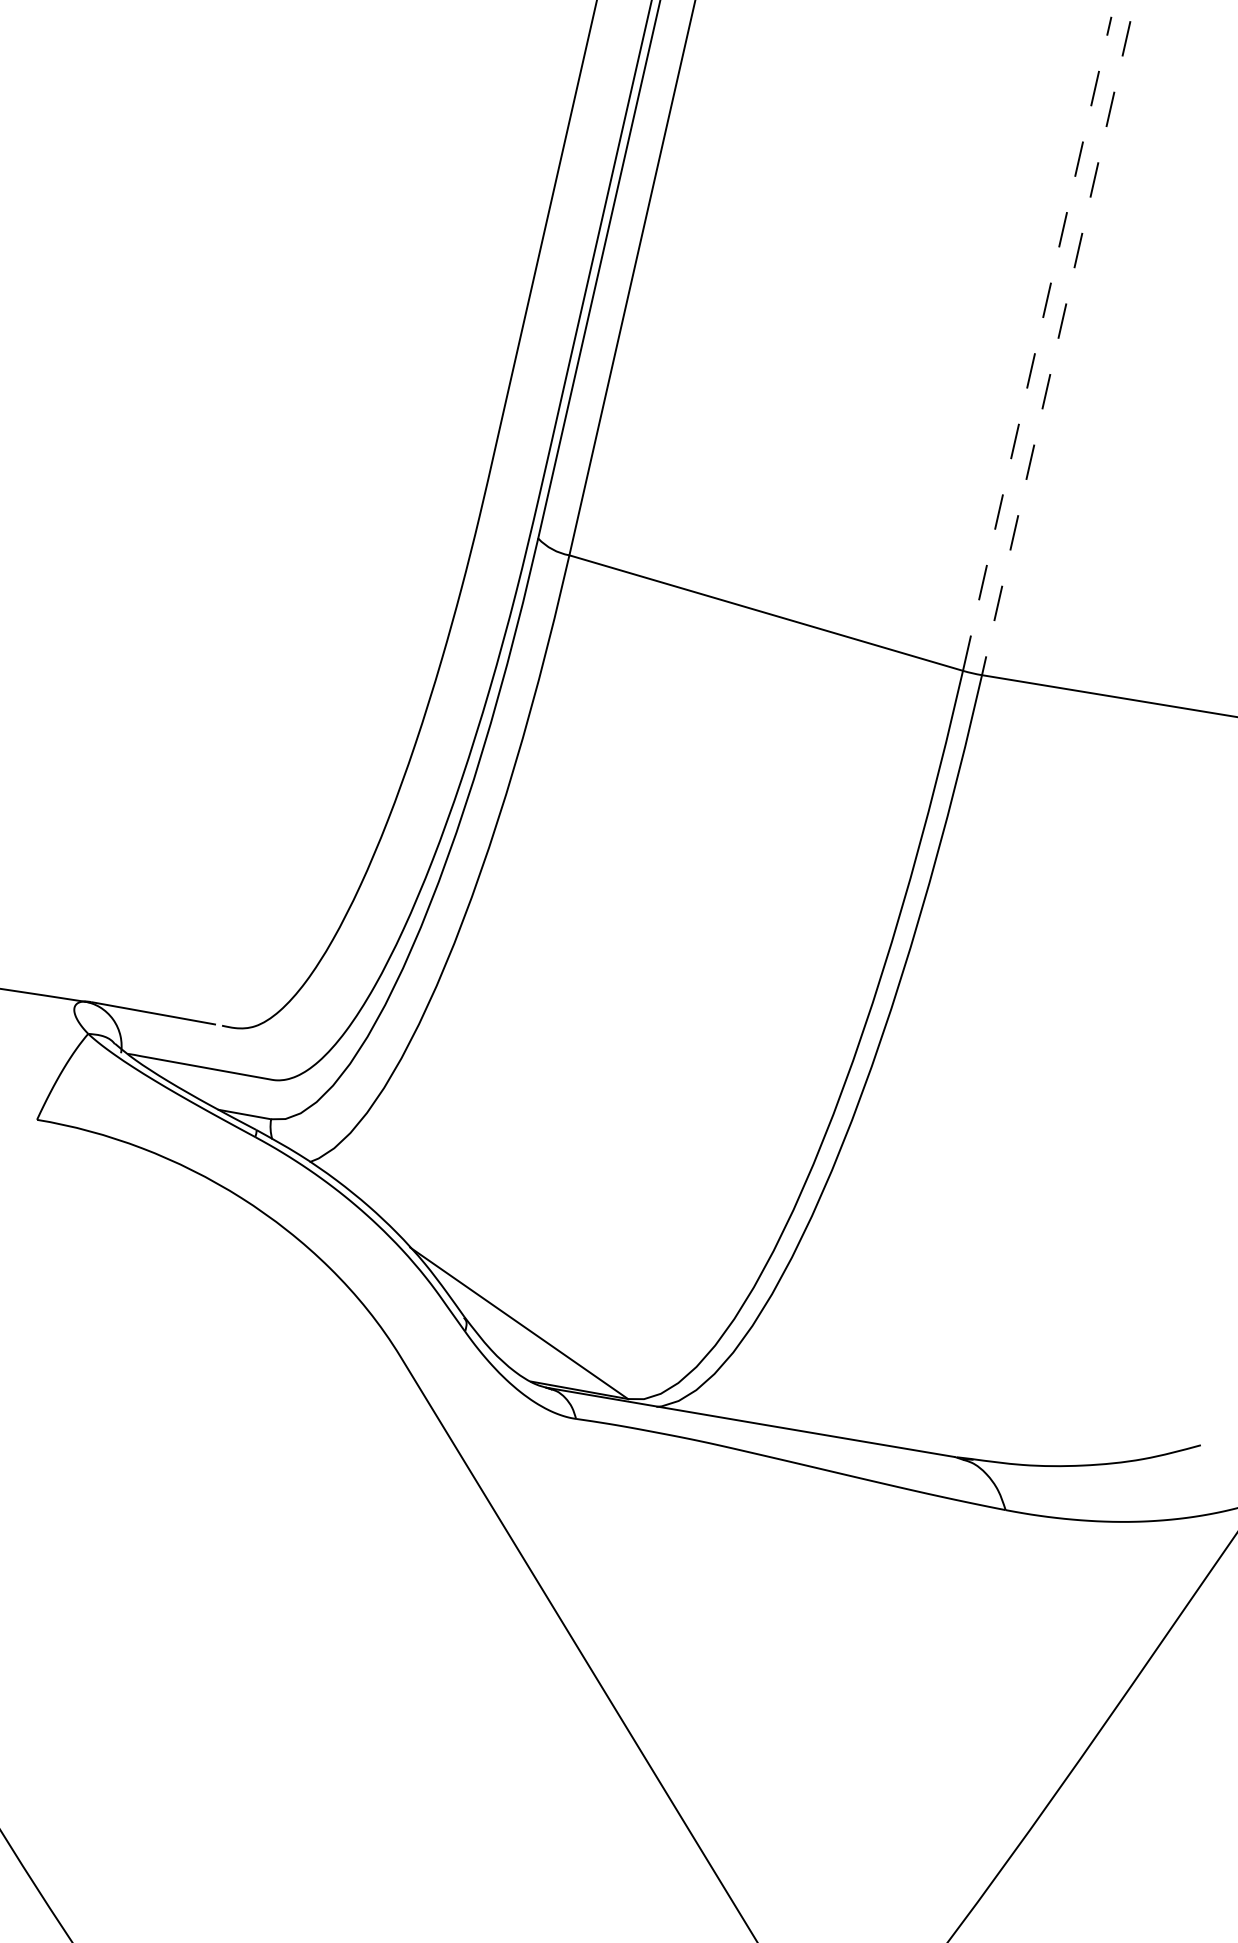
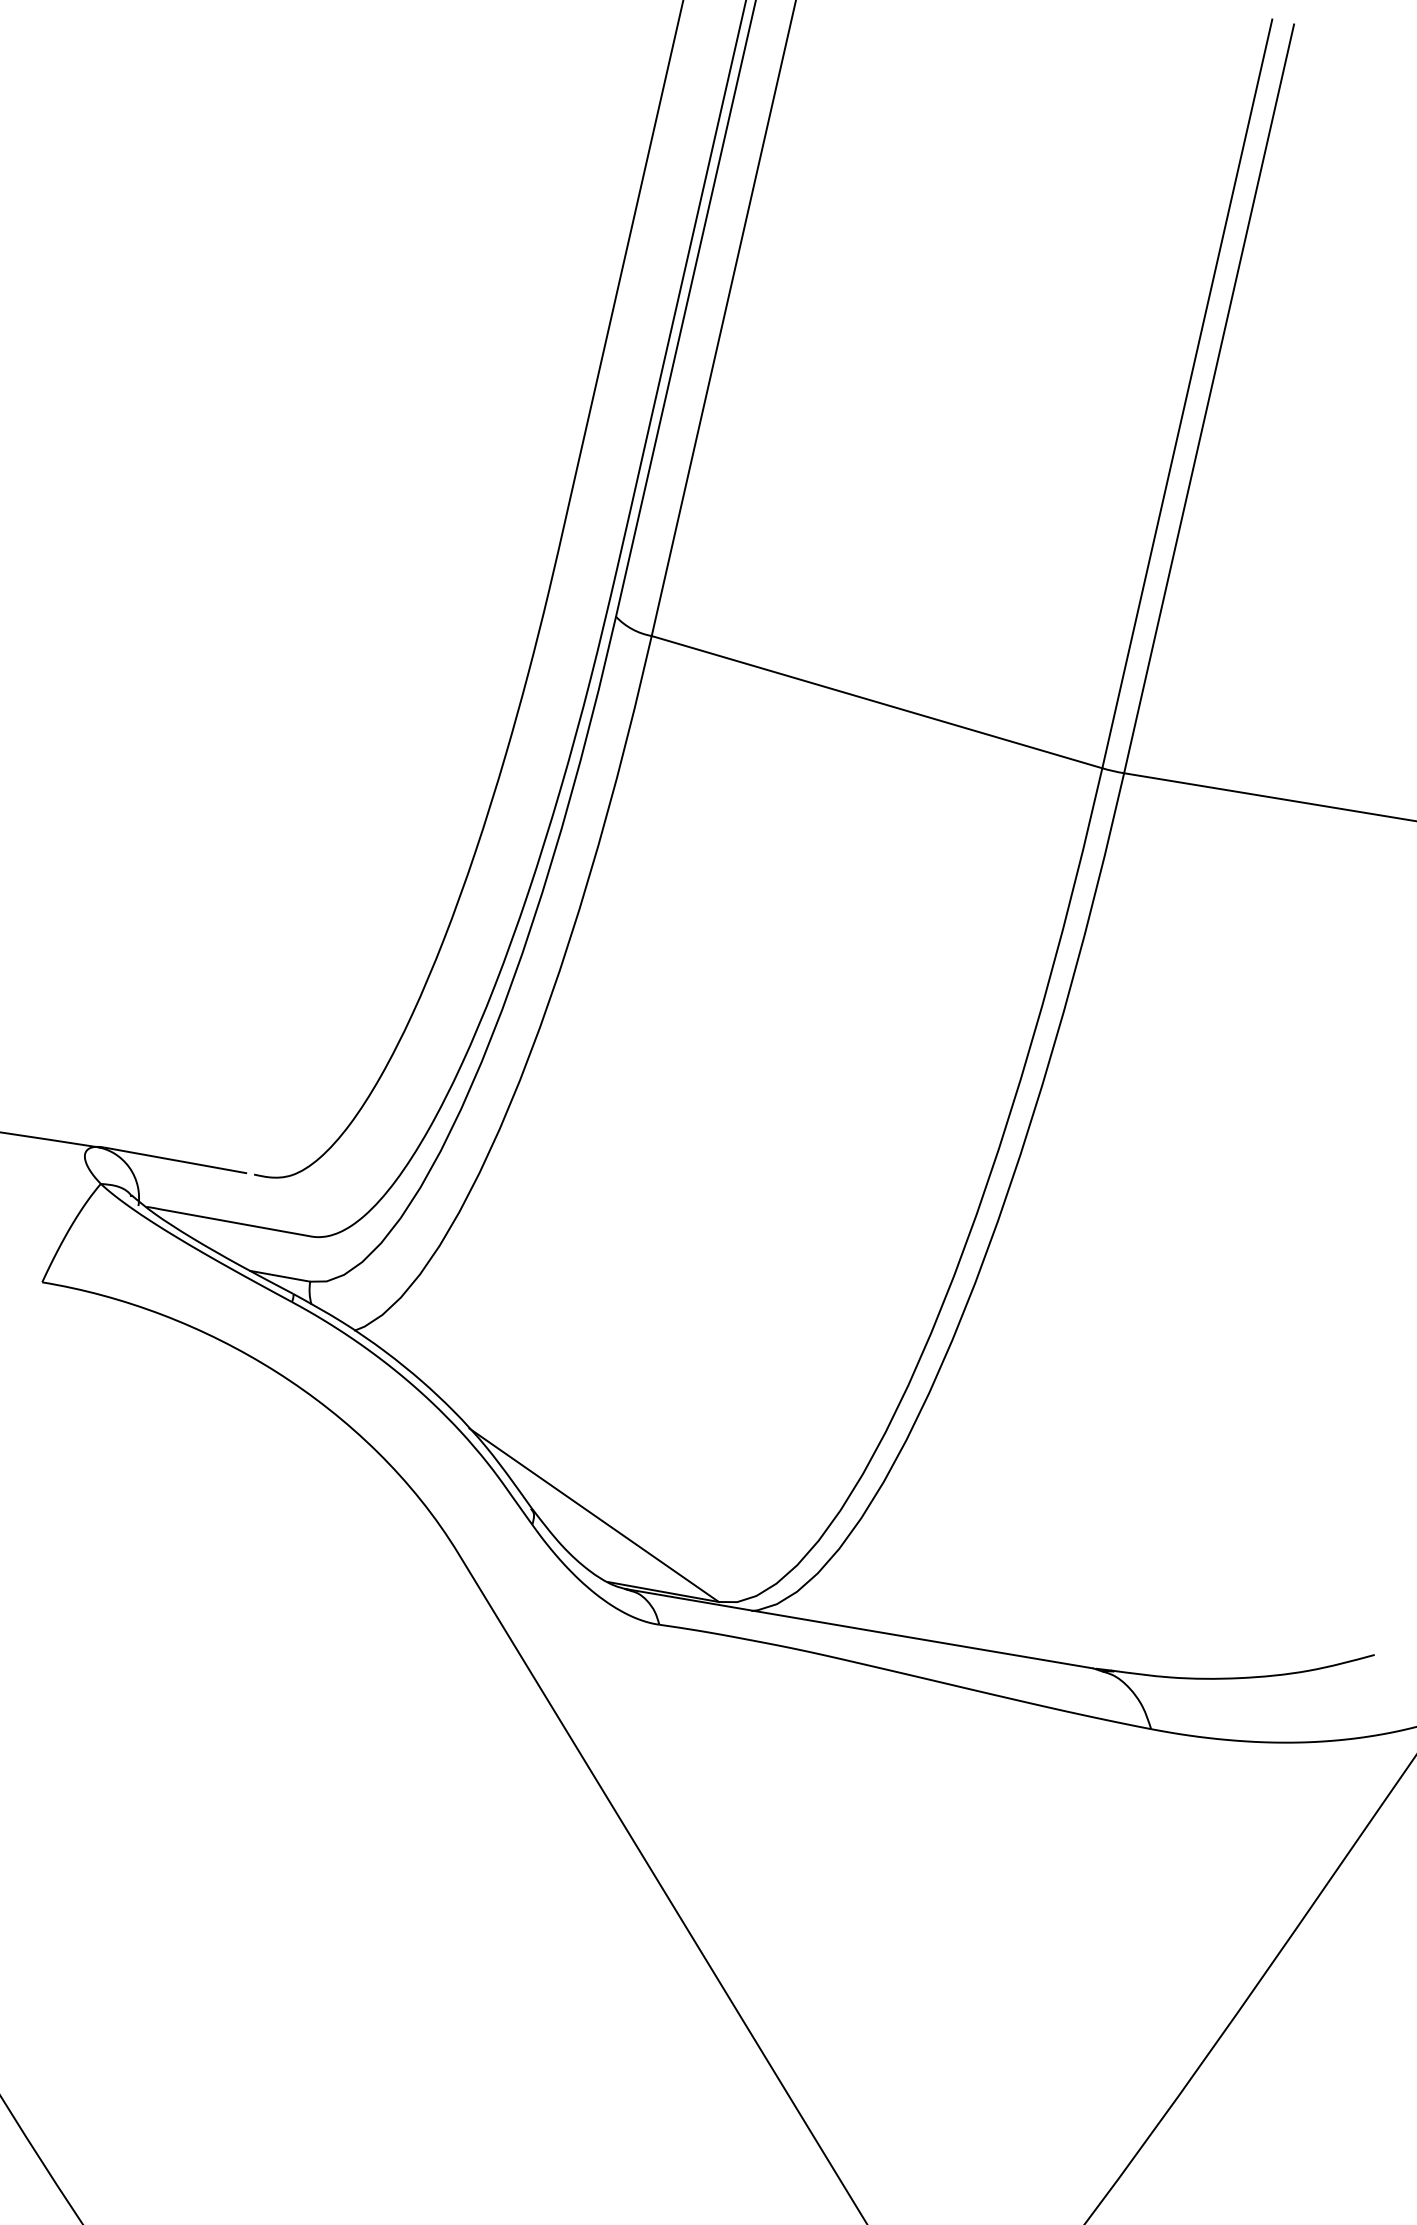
line: (1037, 343) -> (1187, 393), dashed -> solid
line: (1056, 348) -> (1209, 399), dashed -> solid

